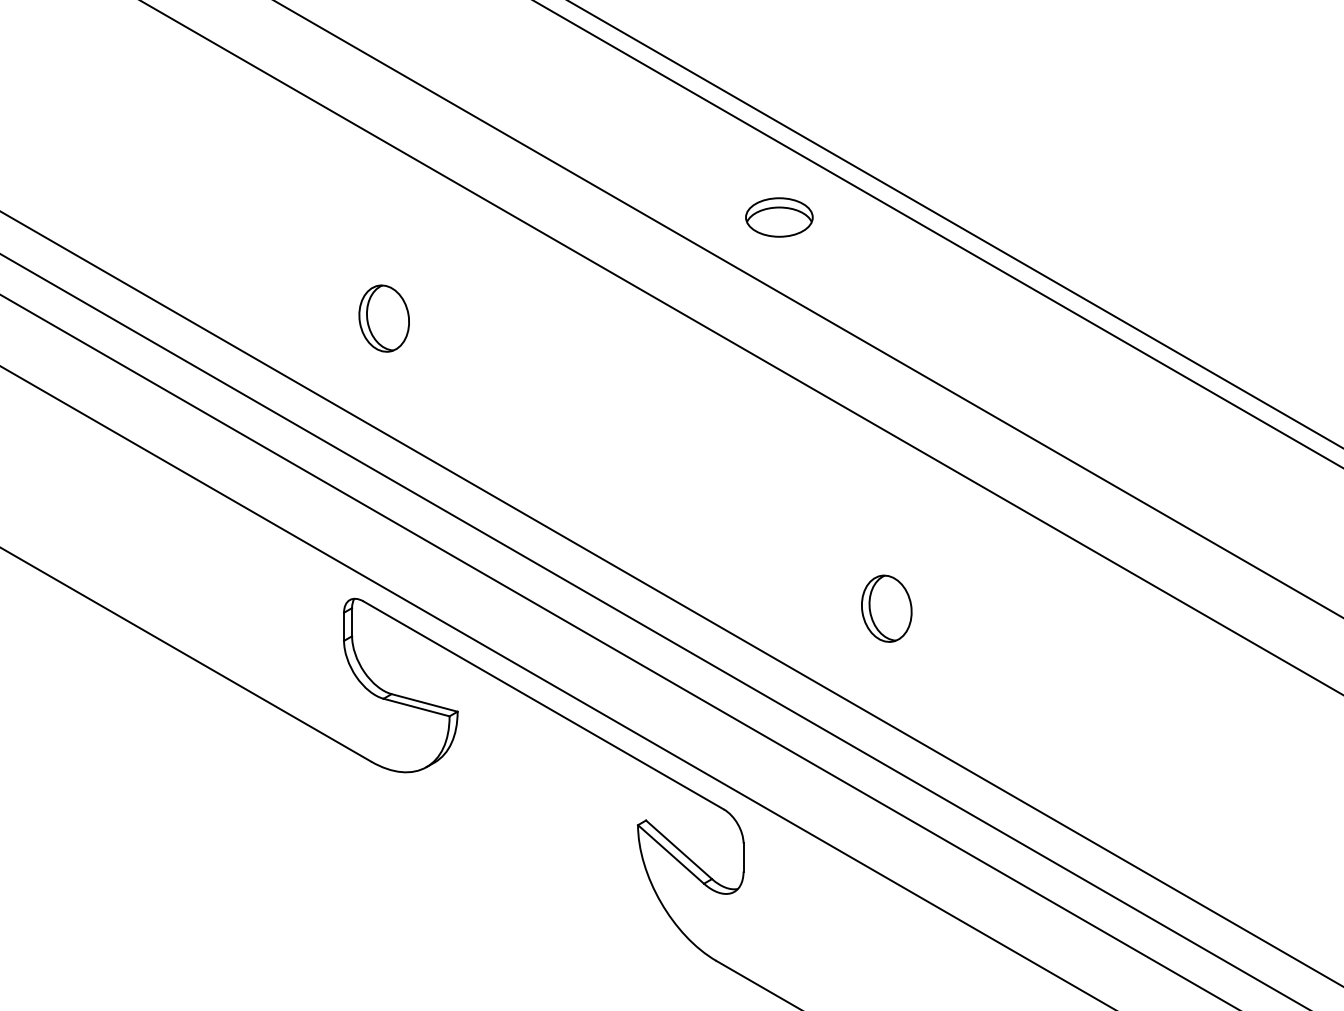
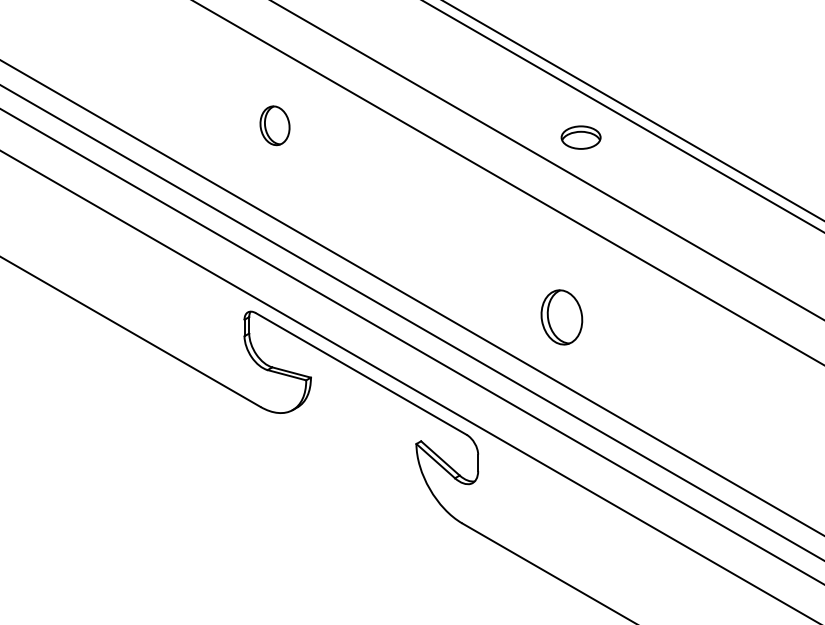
part: (778, 217) -> (580, 137), moved
part: (383, 318) -> (274, 125), moved
part: (886, 608) -> (561, 317), size x1.4

